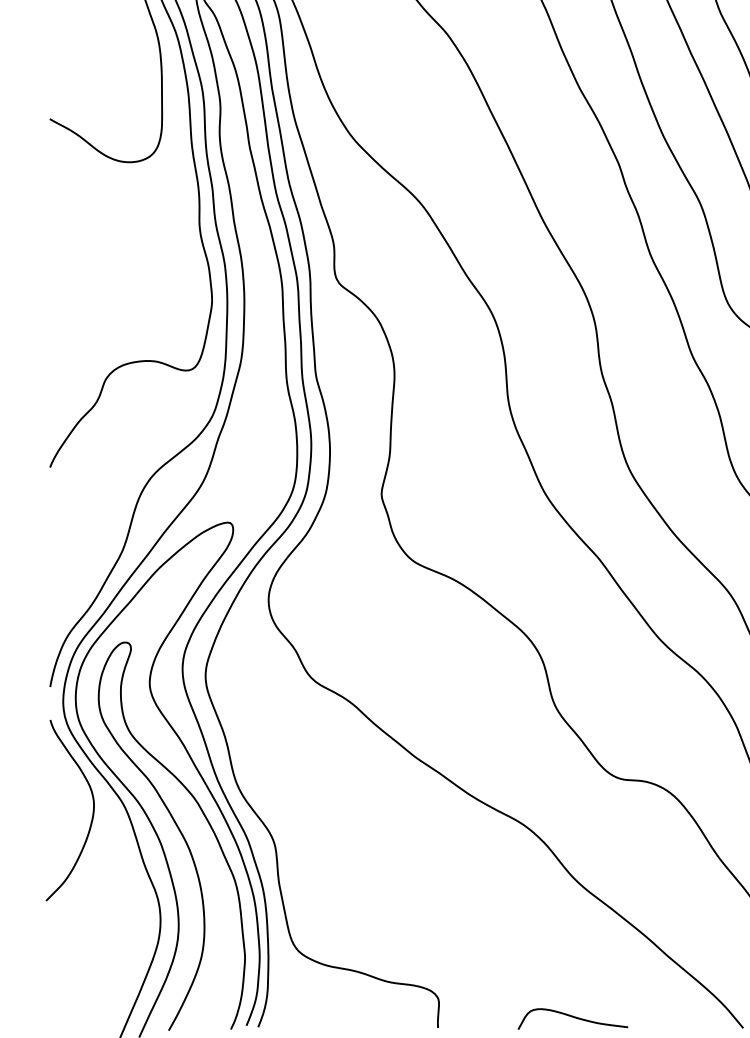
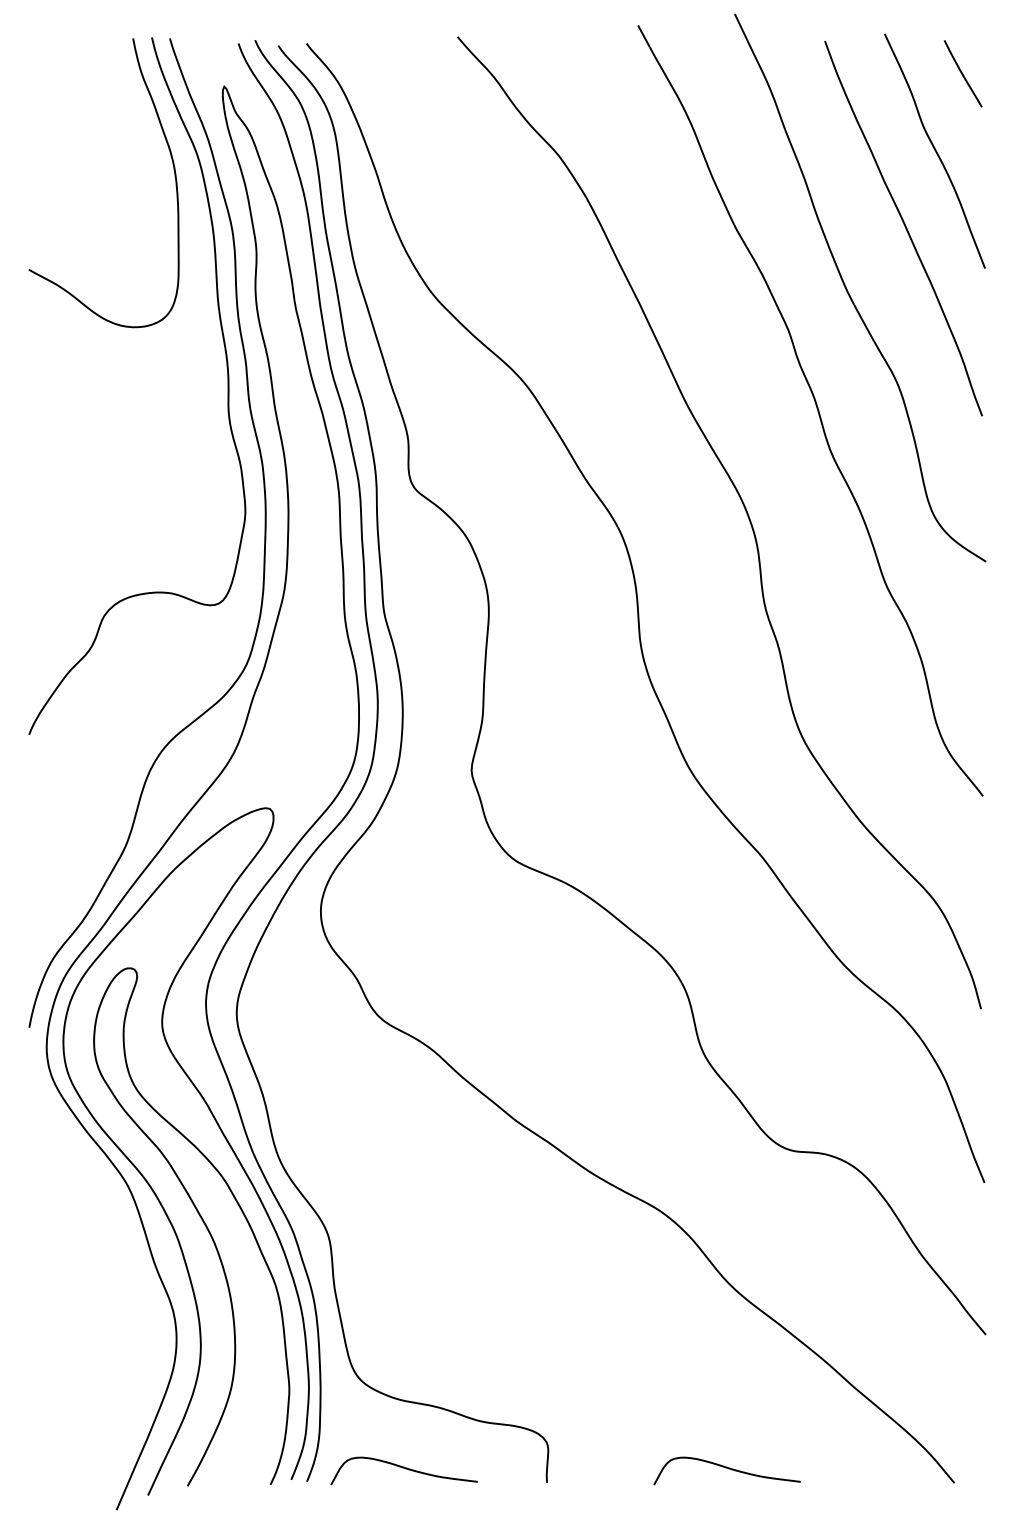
curve: (92, 815) -> (85, 1198), removed
curve: (330, 1017) -> (403, 1468), added

